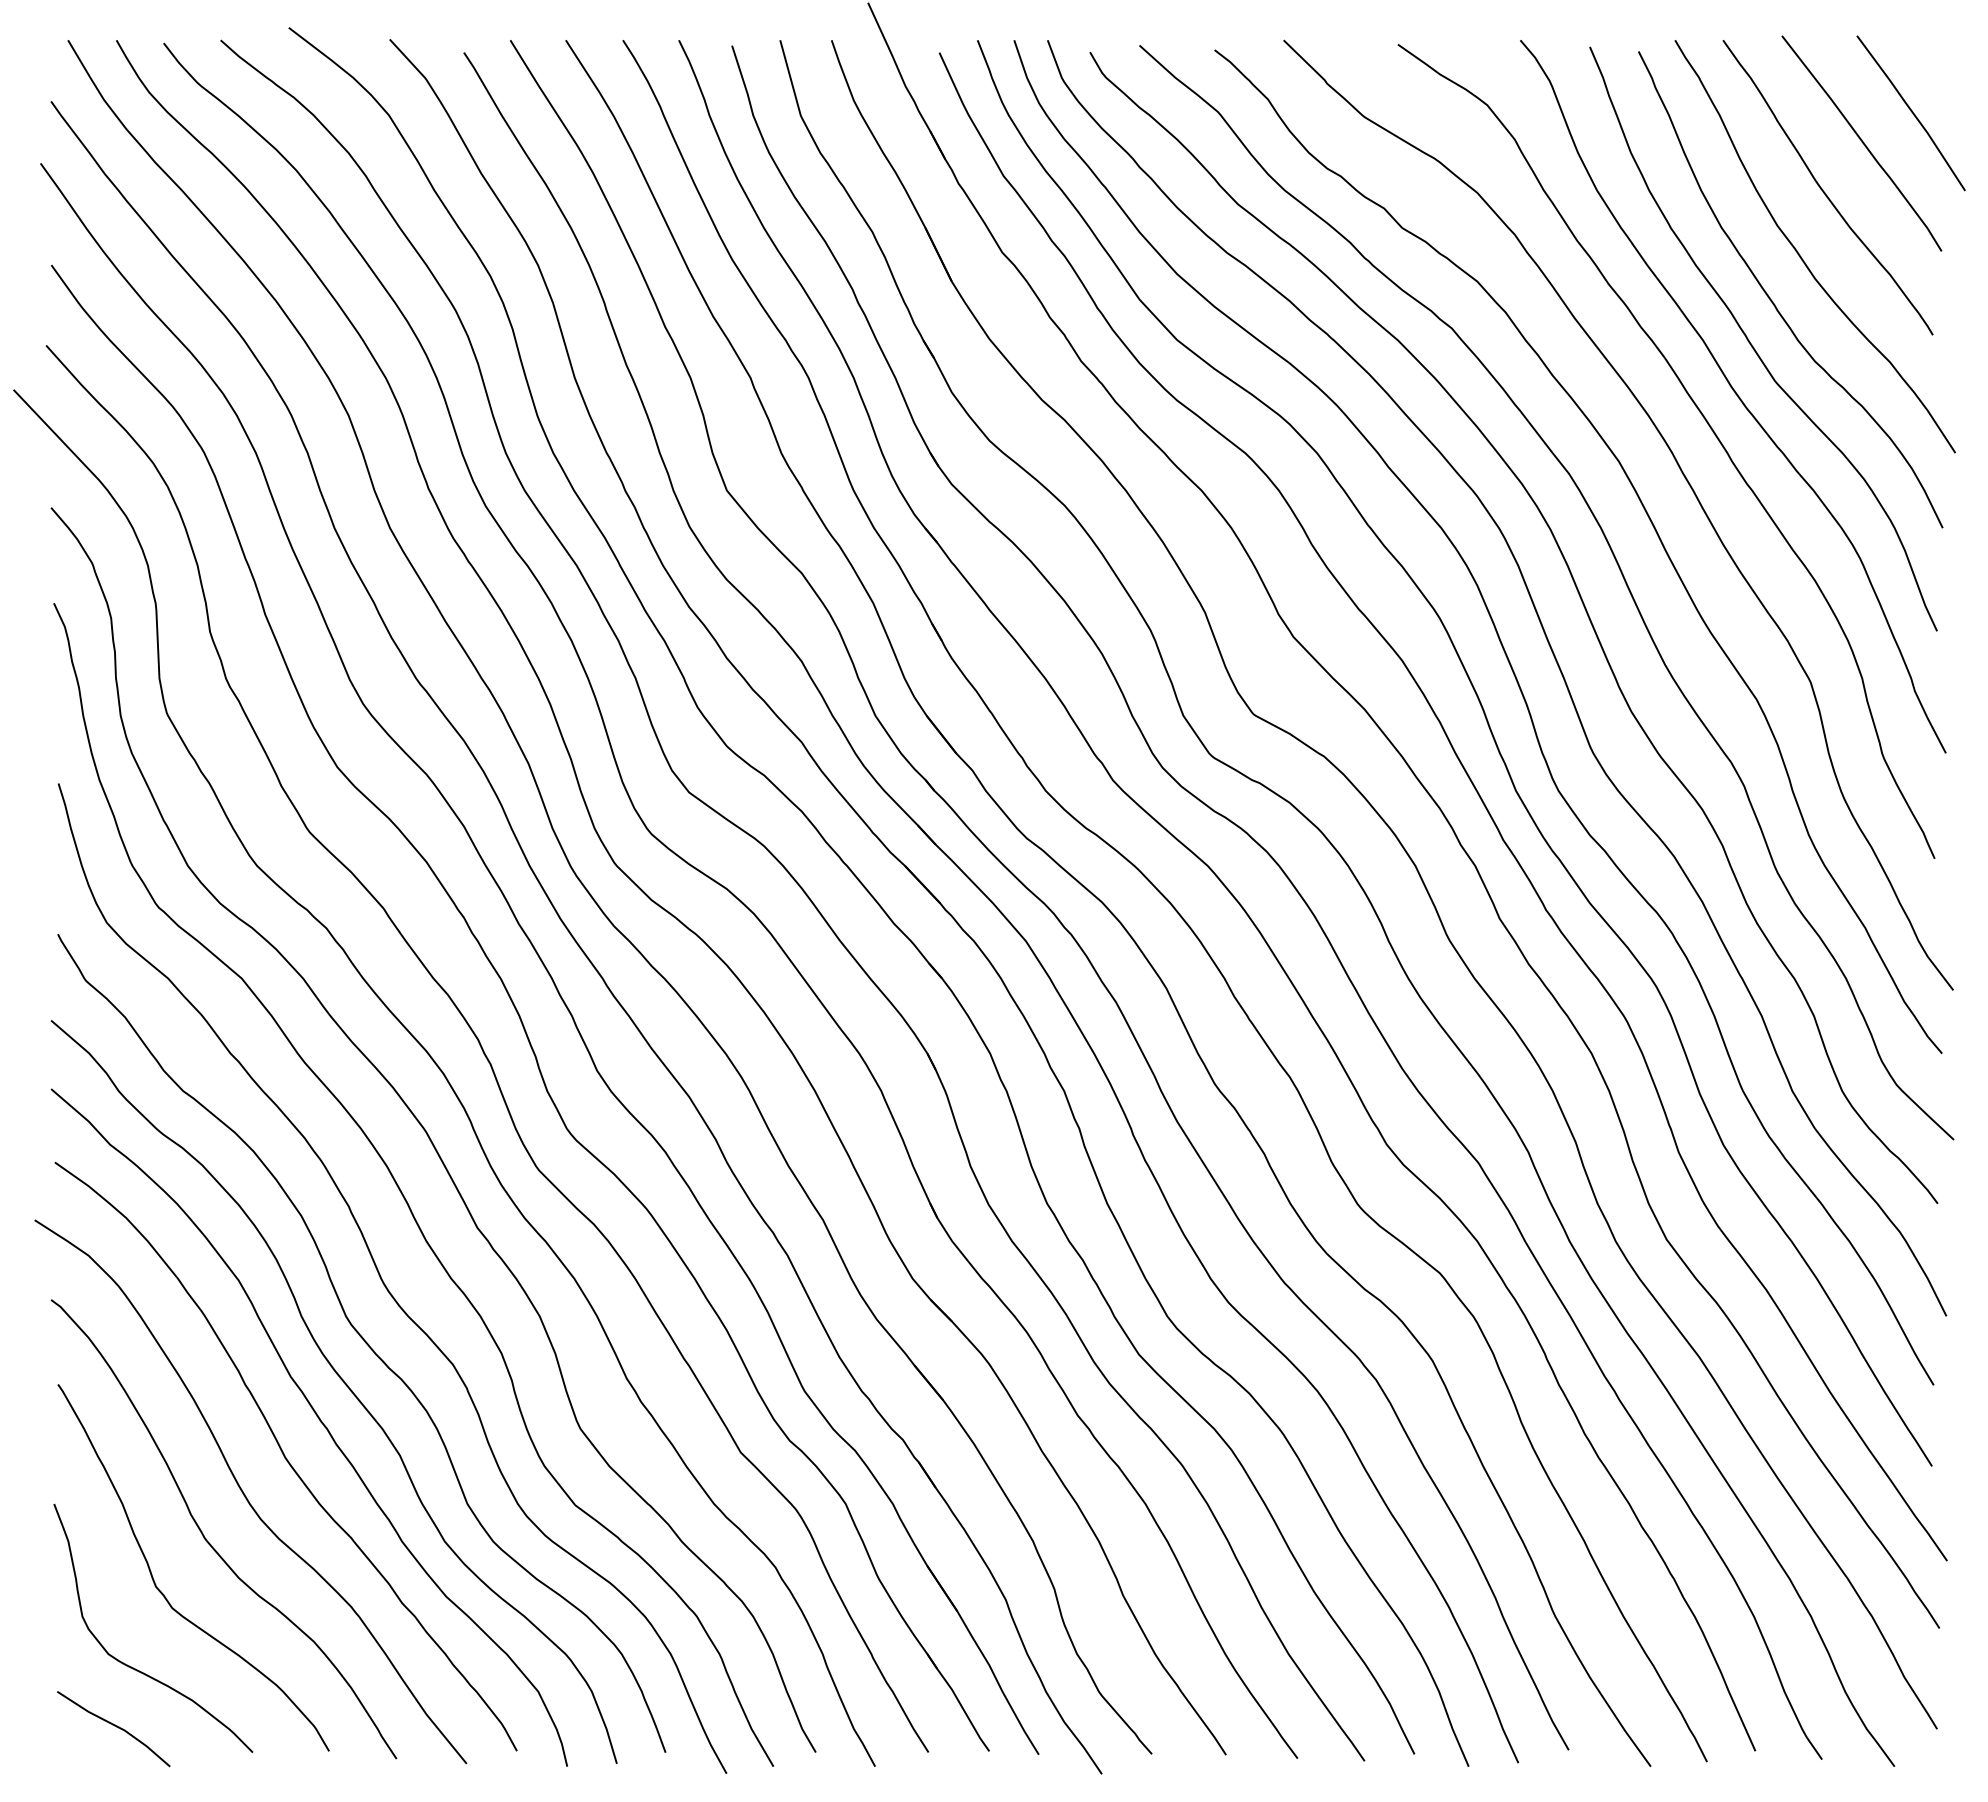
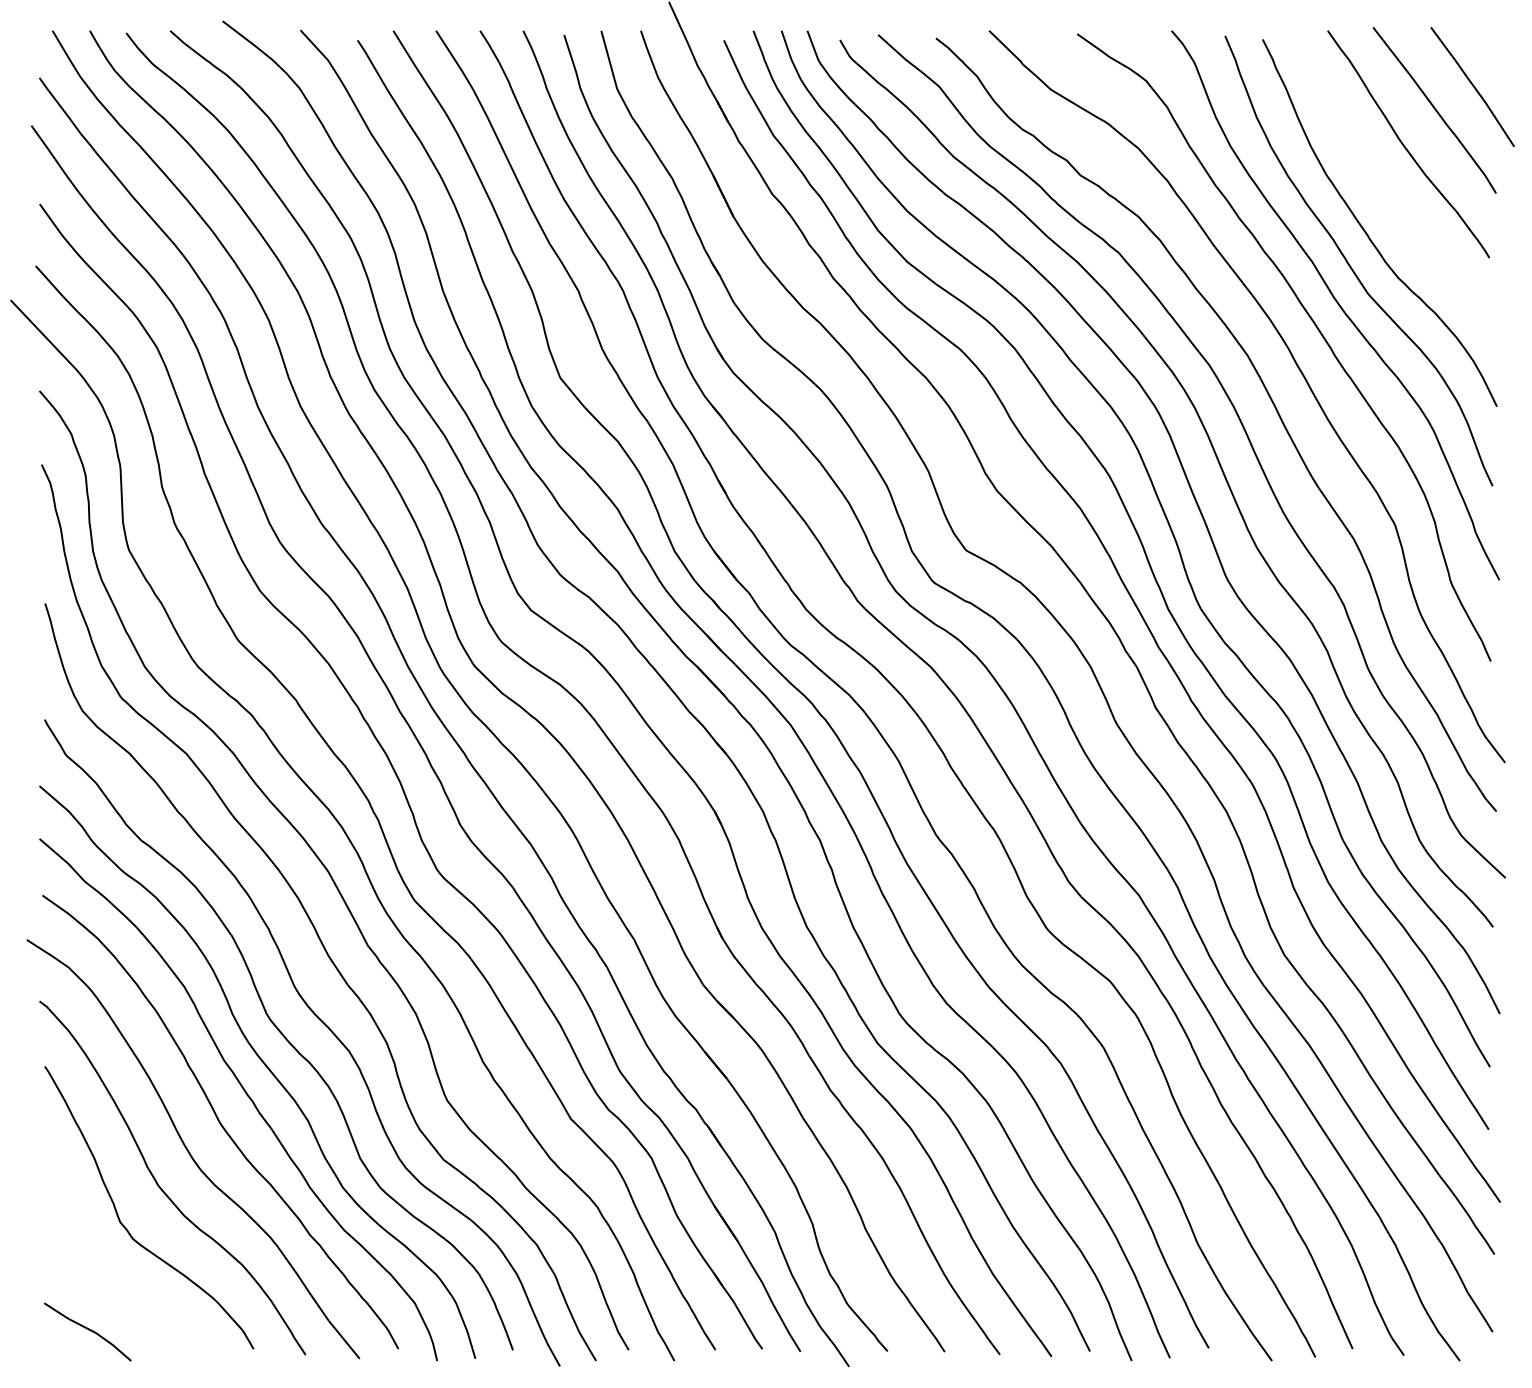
curve: (1801, 256) -> (1388, 197), removed
curve: (133, 1667) -> (102, 1284), removed

